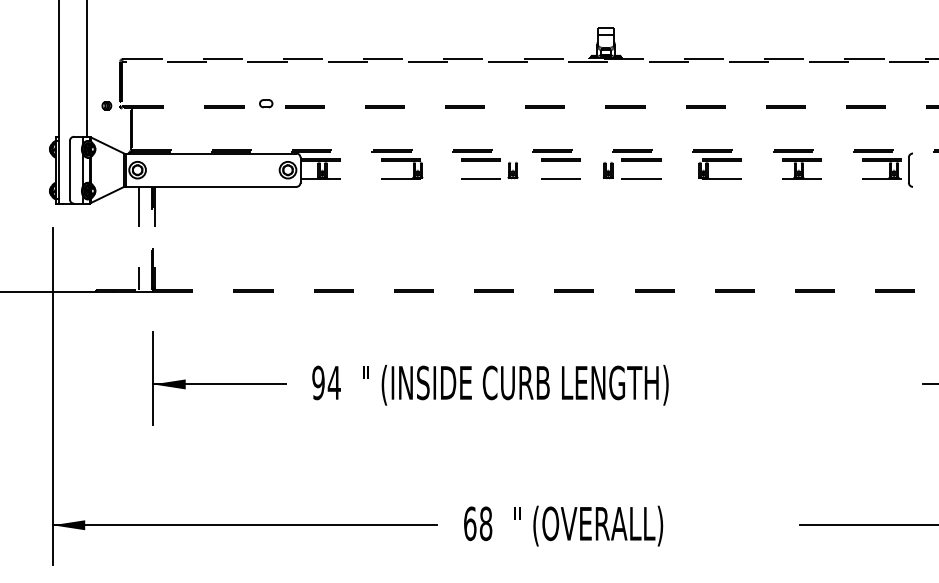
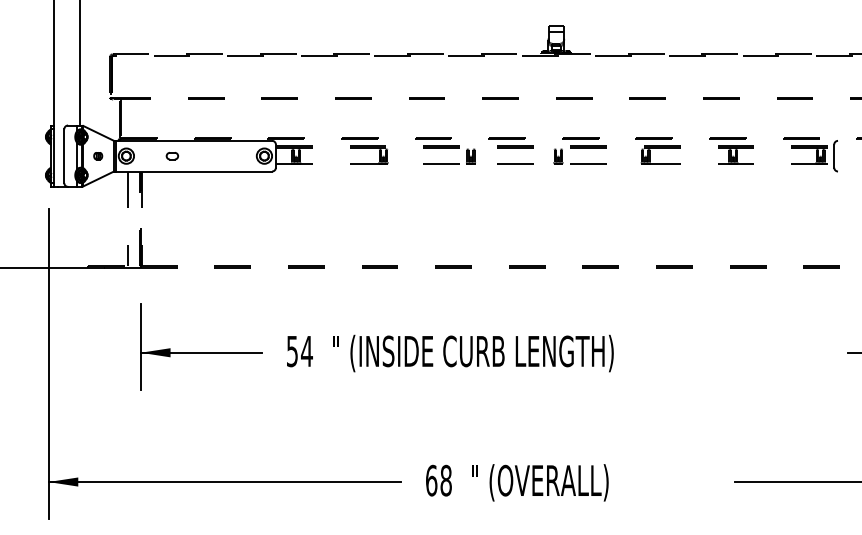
part: (266, 104) -> (172, 156), moved
part: (107, 106) -> (98, 156), moved
text: (318, 381) -> (292, 350), 94 -> 54

